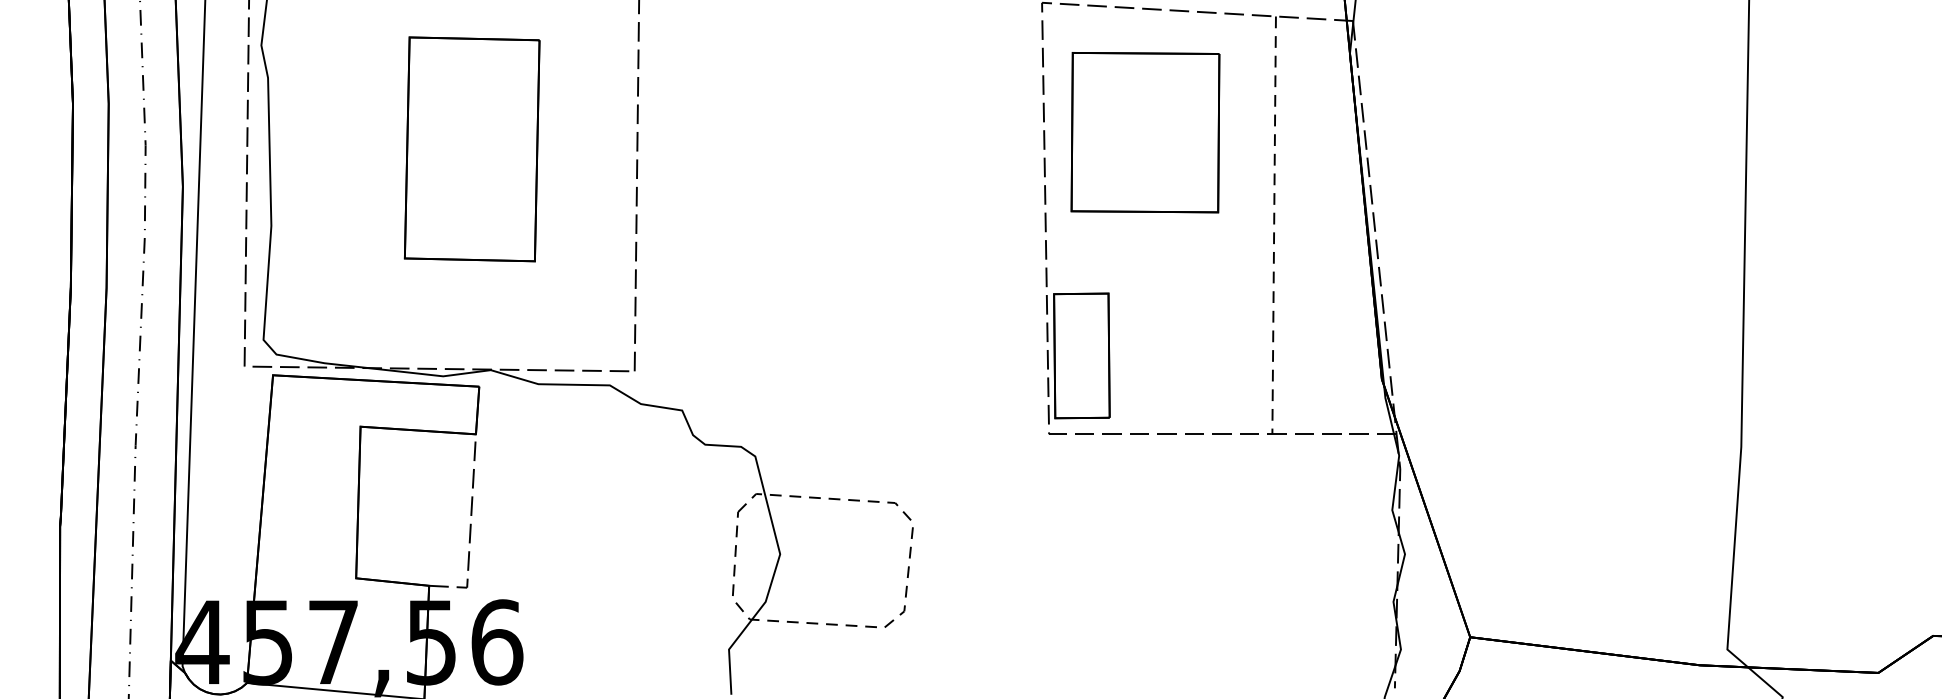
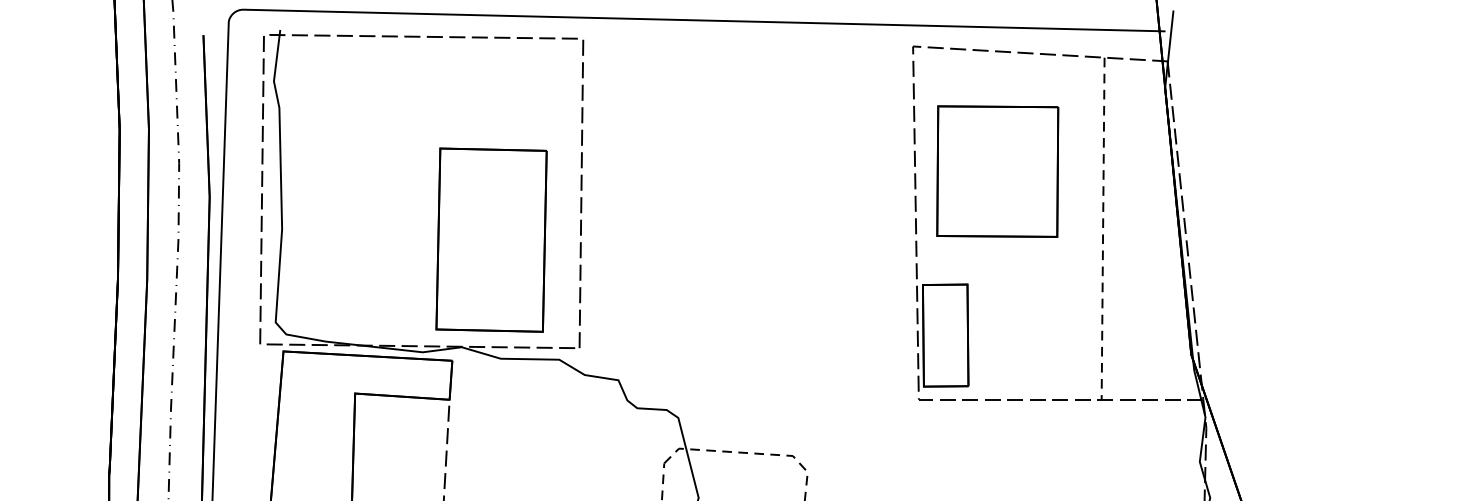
part: (1145, 132) -> (997, 171), moved
part: (471, 149) -> (490, 240), moved

